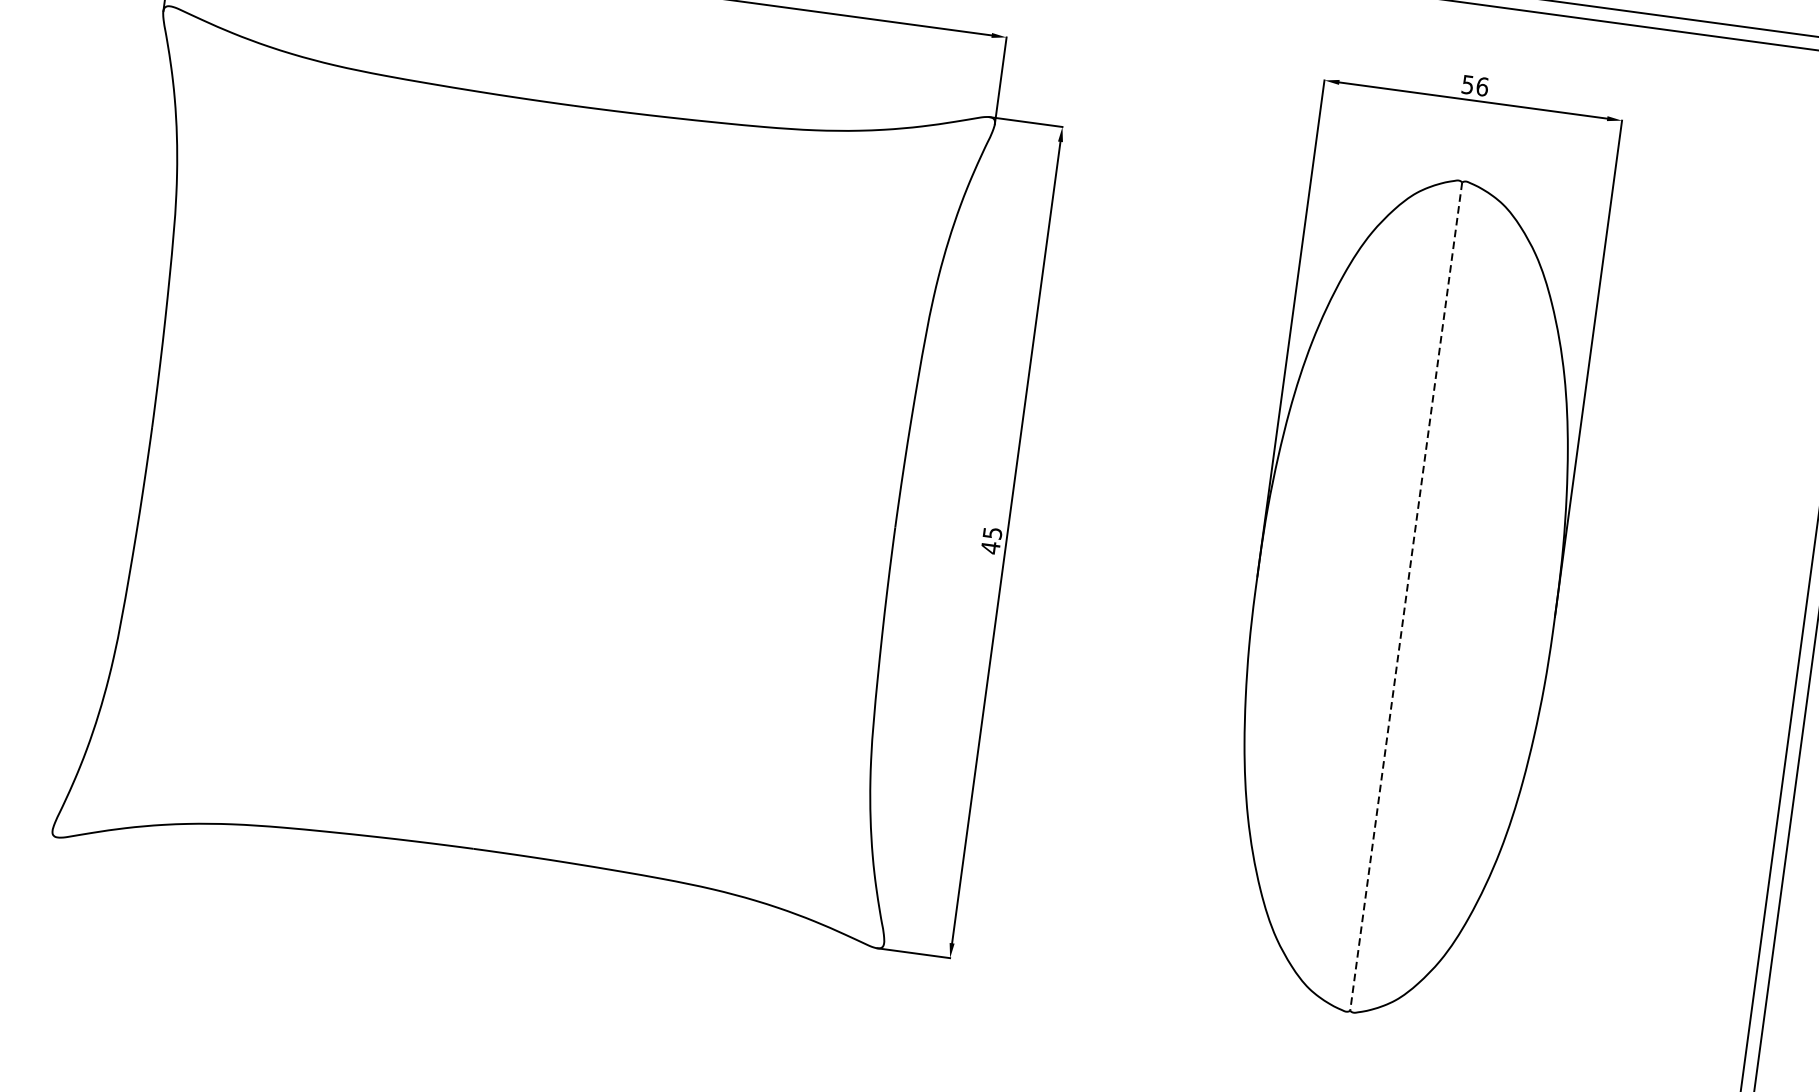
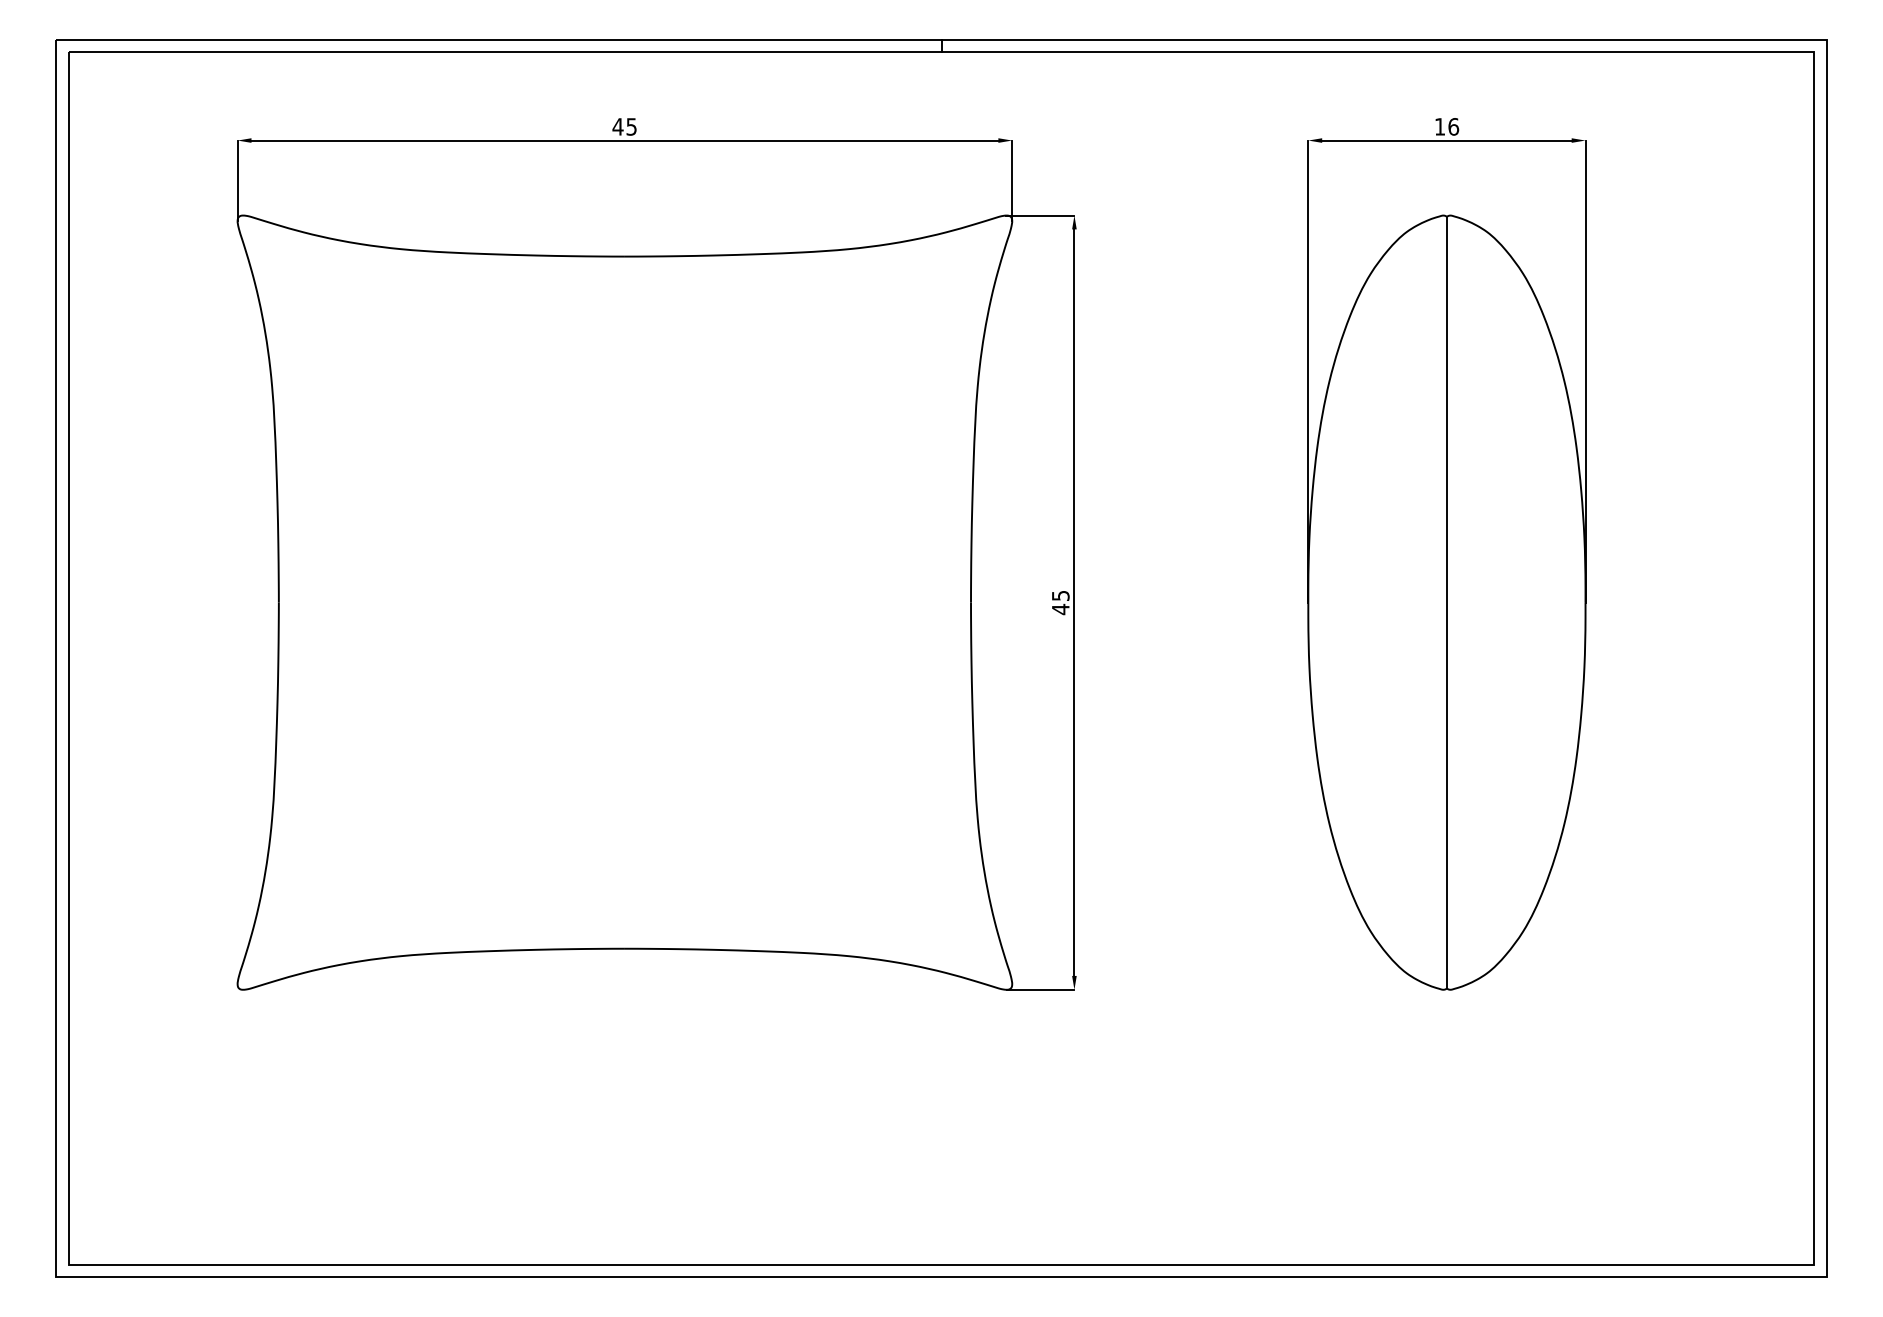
text: (1467, 84) -> (1439, 126), 56 -> 16
line: (1405, 596) -> (1446, 602), dashed -> solid

